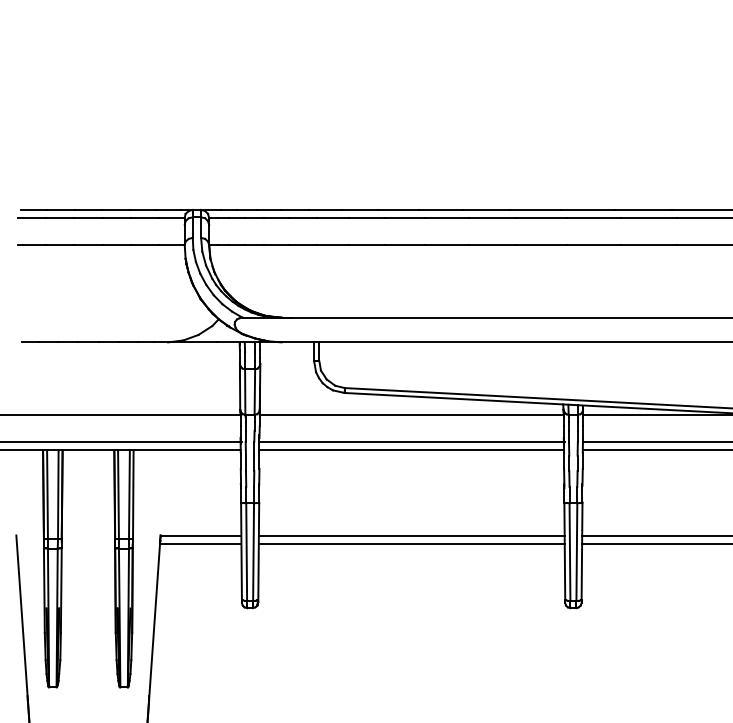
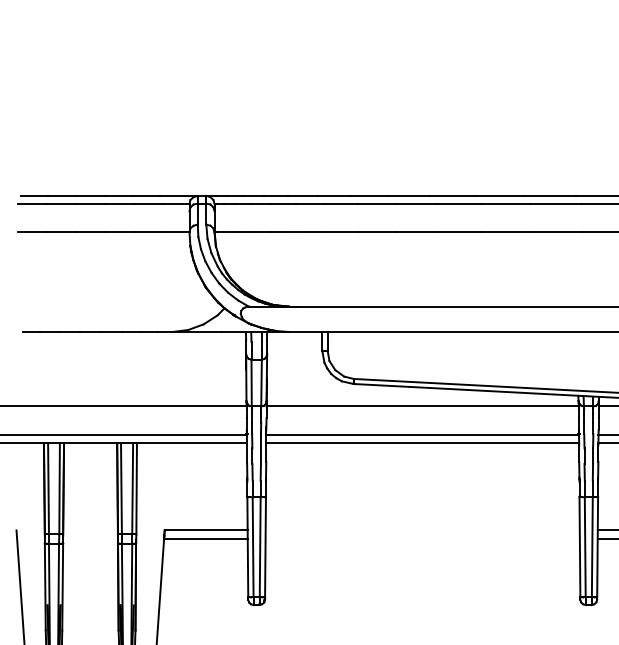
line: (411, 535) -> (422, 530), removed
line: (411, 543) -> (422, 538), removed

